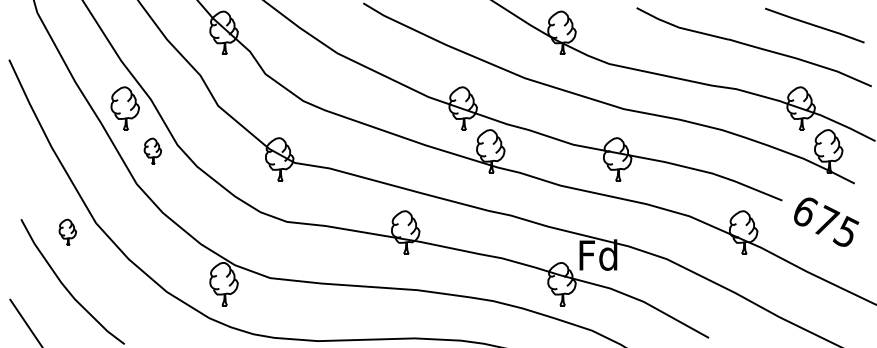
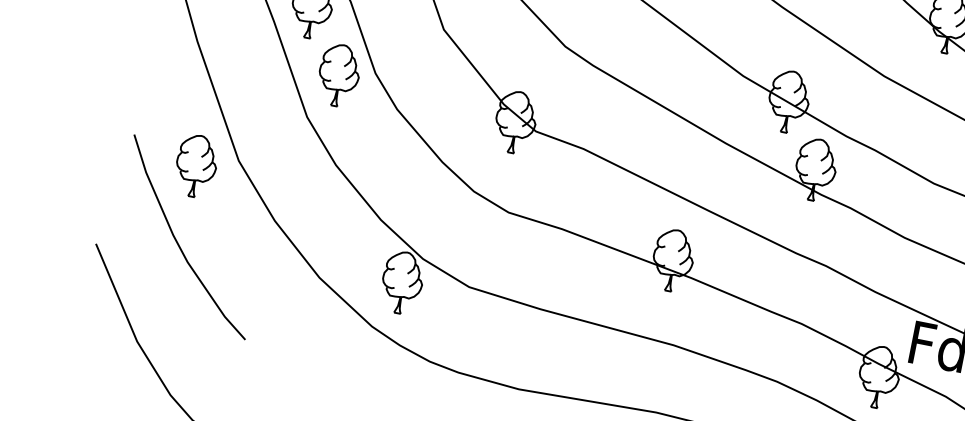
part: (152, 151) -> (338, 75), size x1.67
part: (67, 232) -> (195, 166), size x1.67

